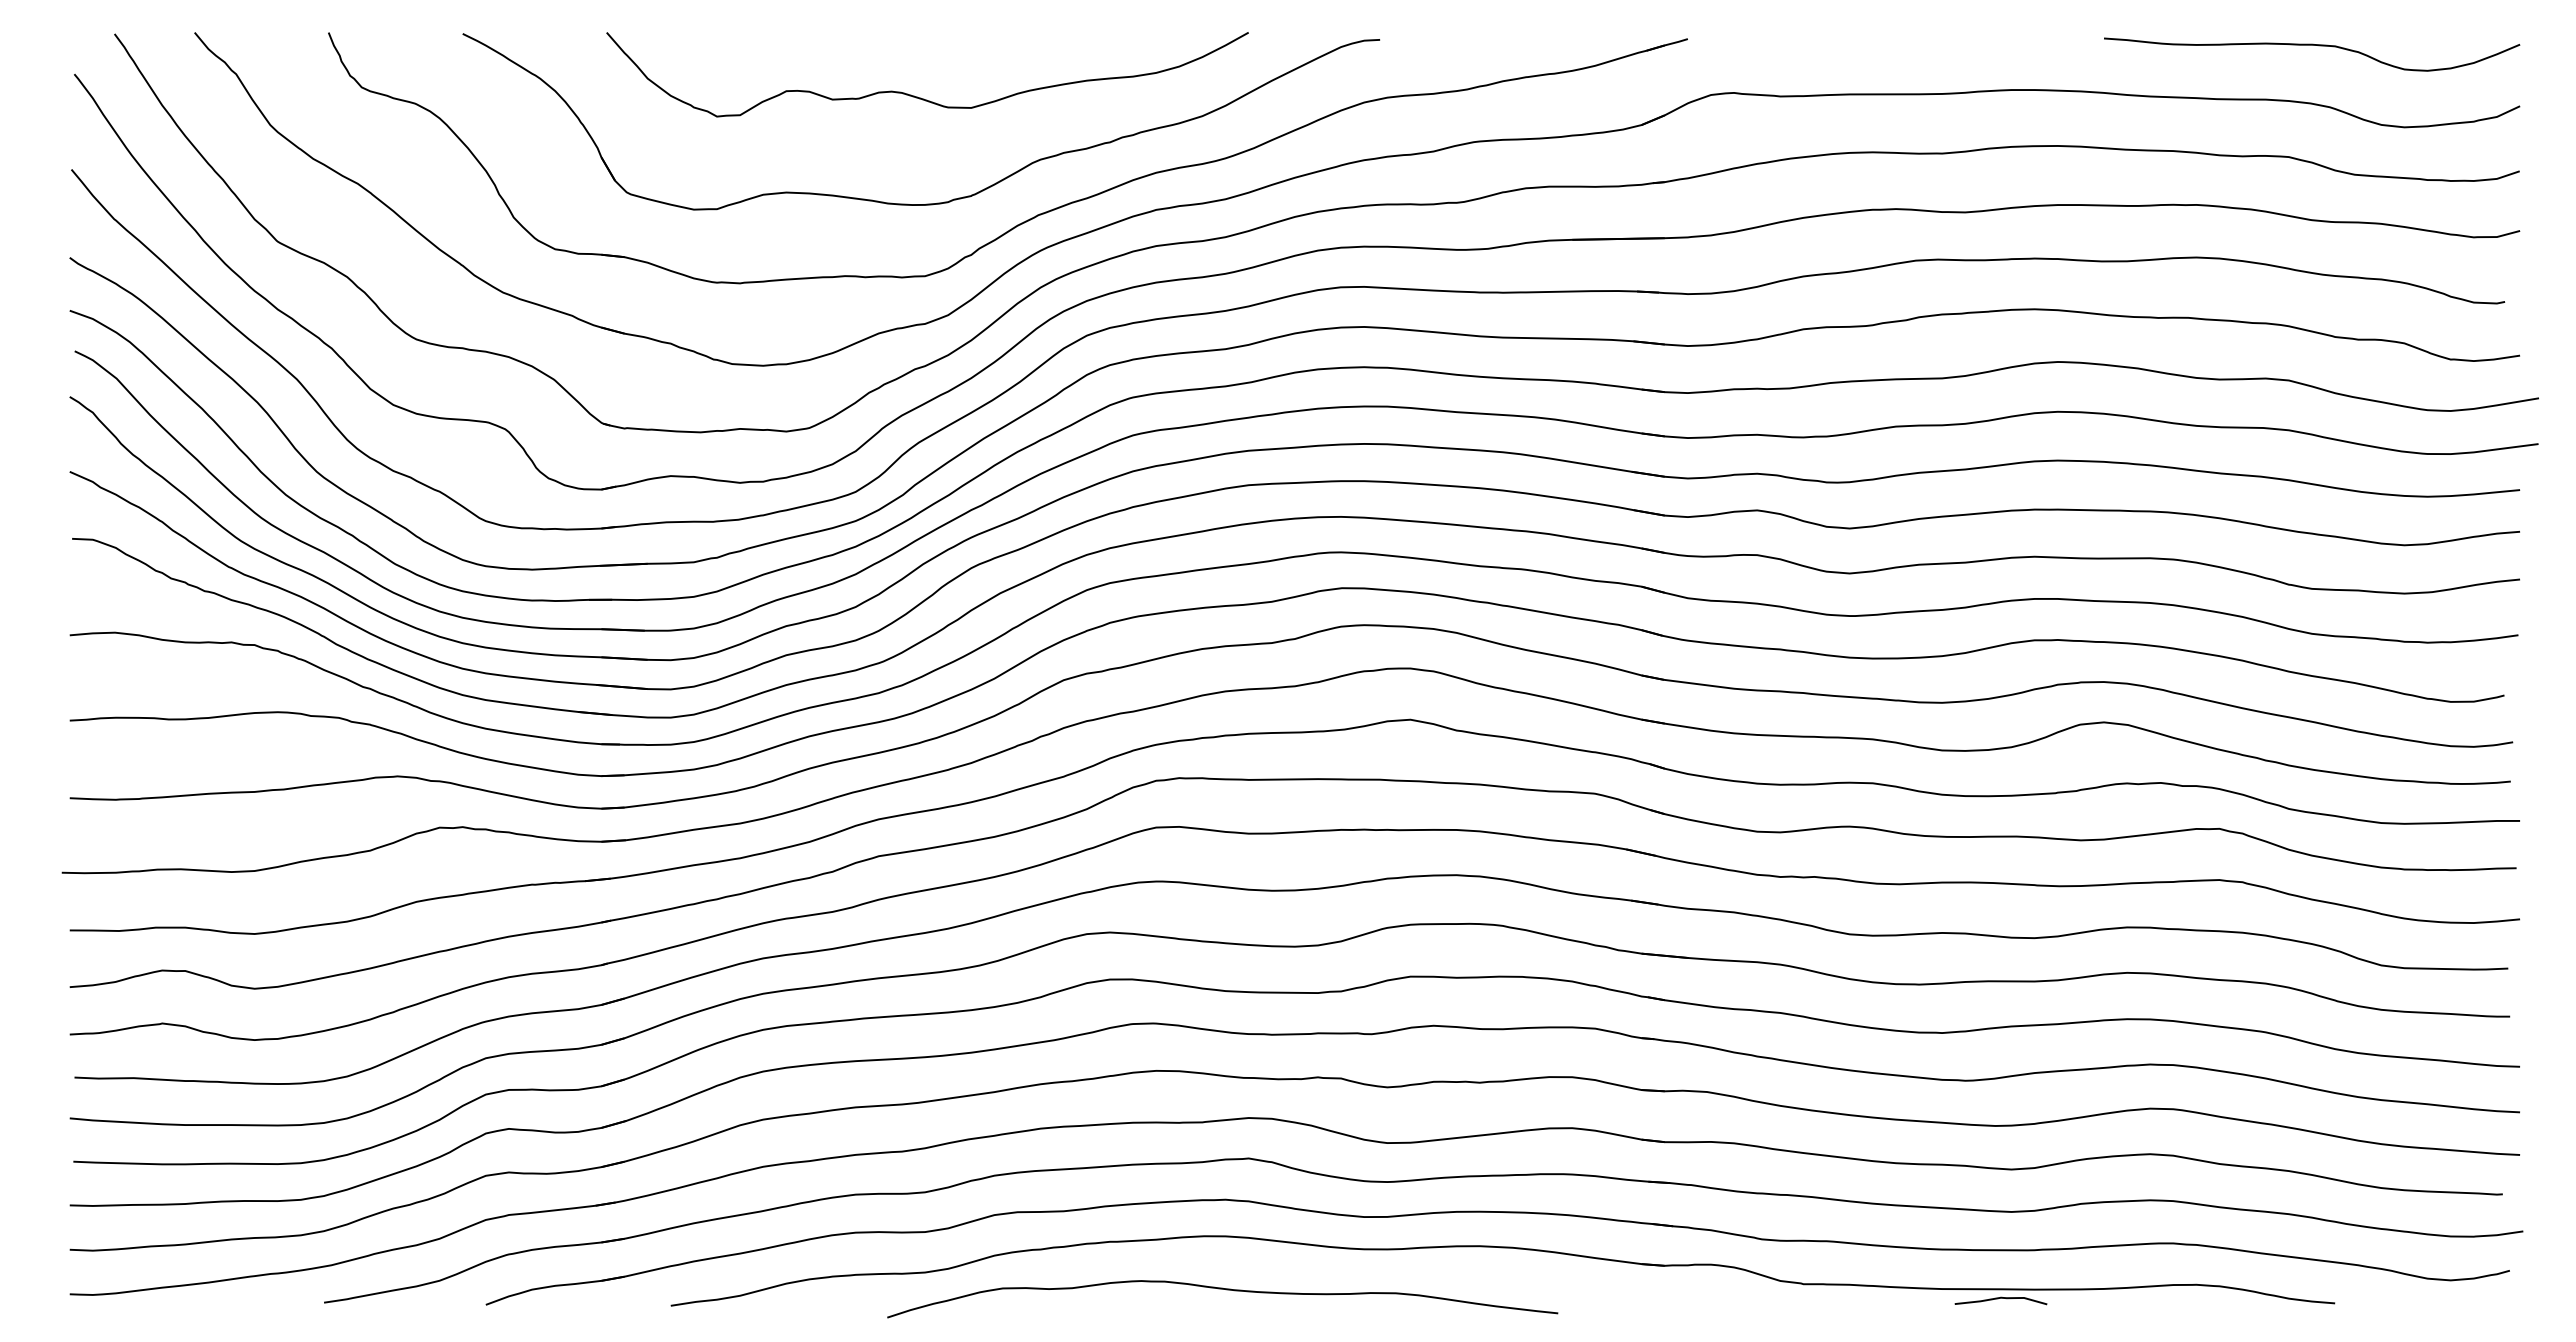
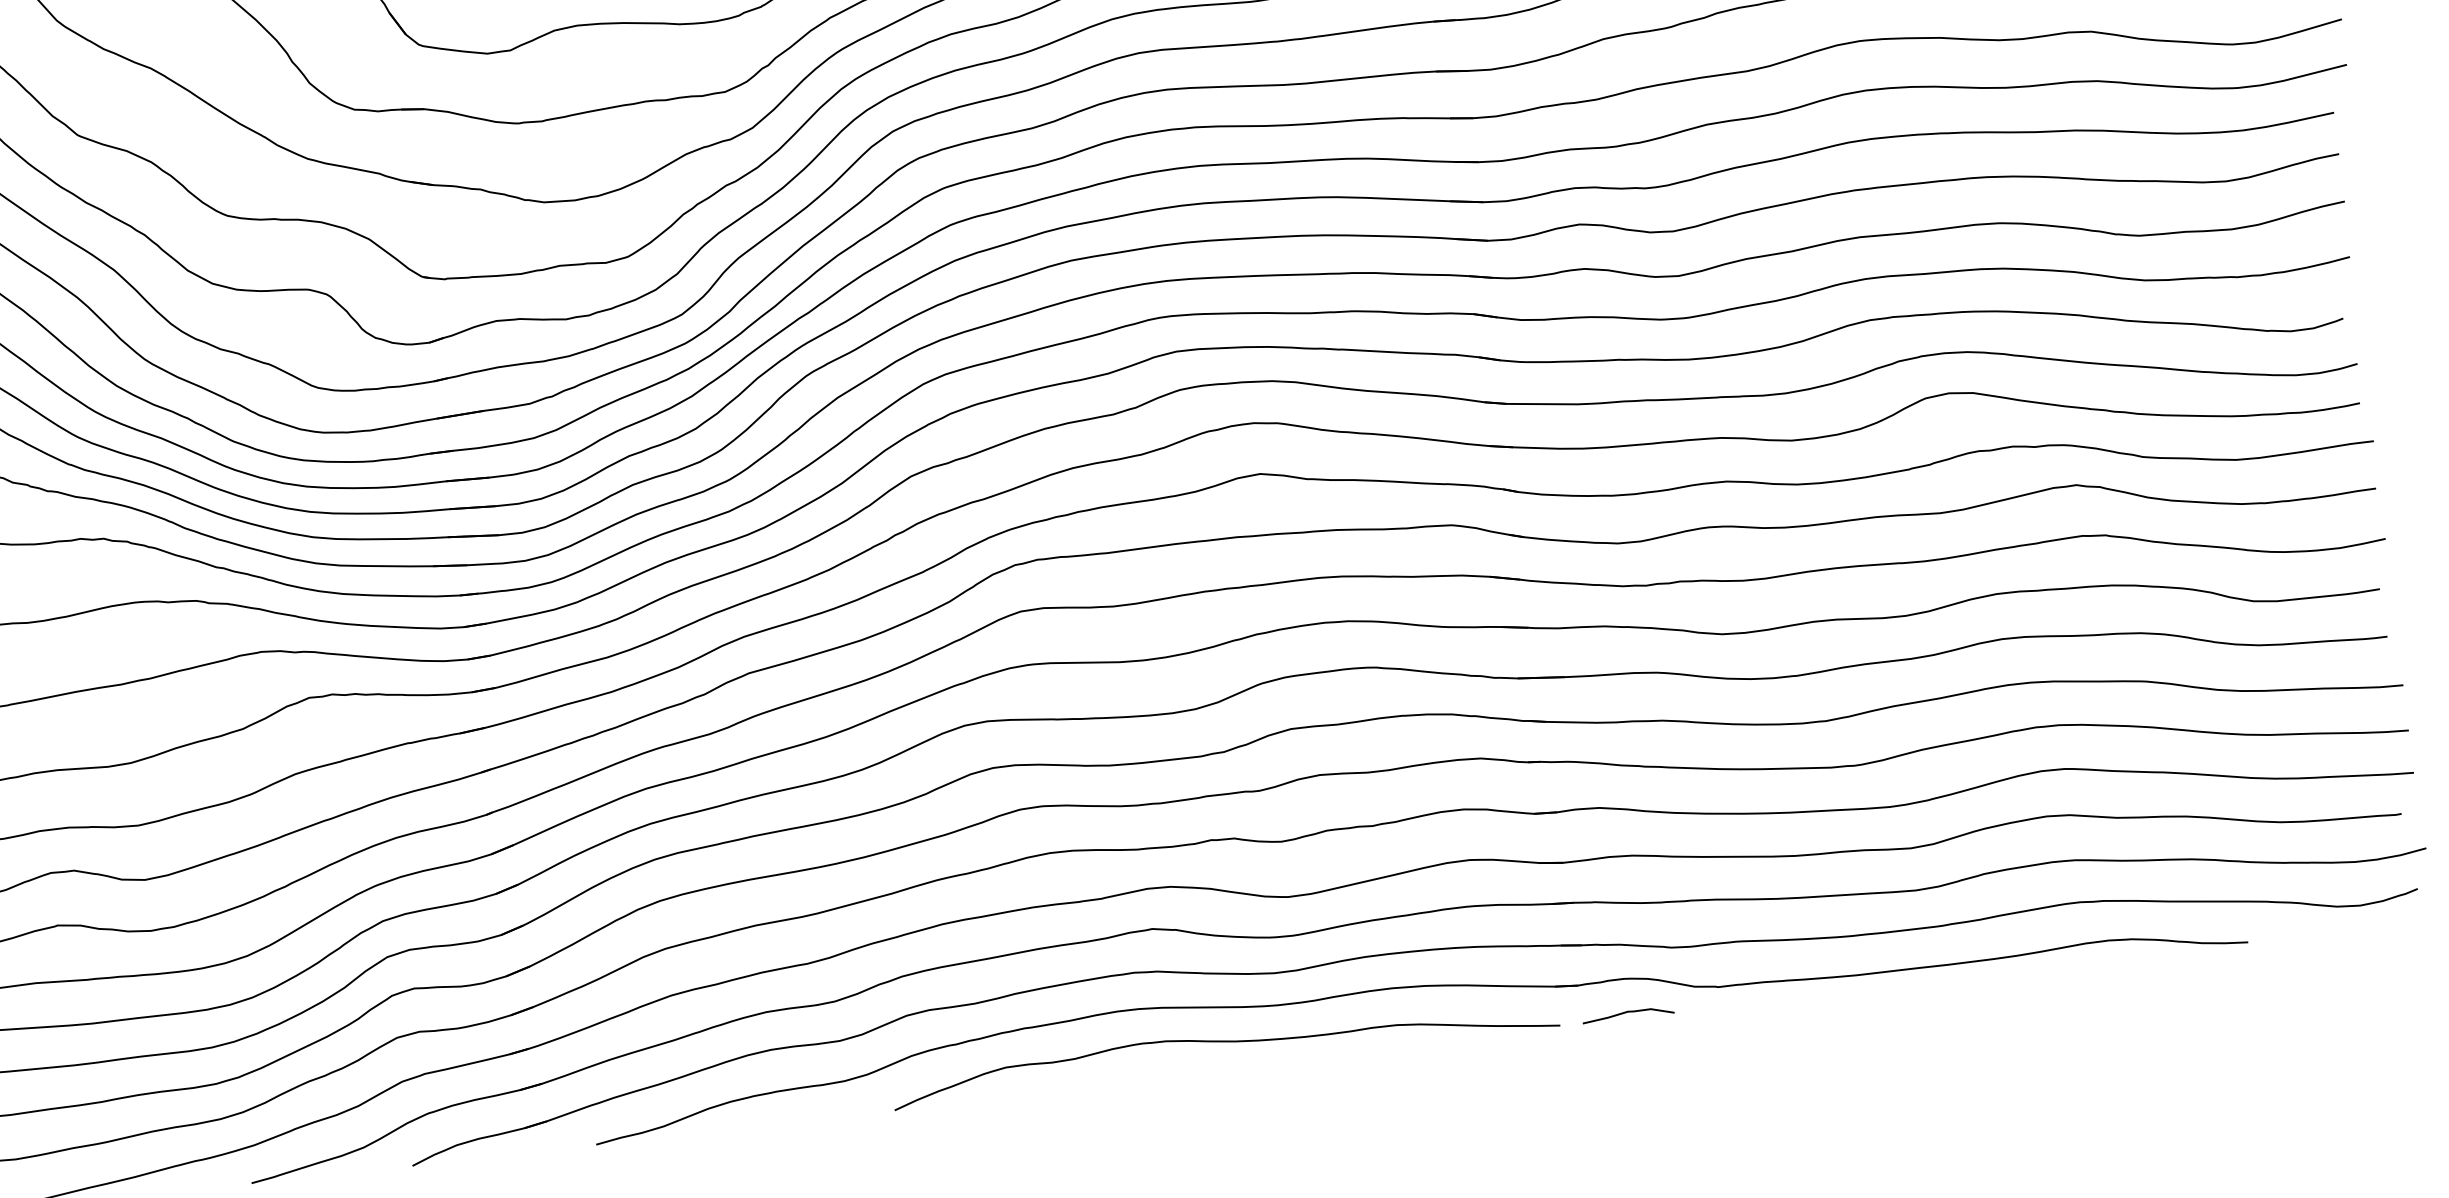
curve: (1226, 1290) -> (1228, 1042), moved
curve: (2000, 1298) -> (1627, 1012), moved

